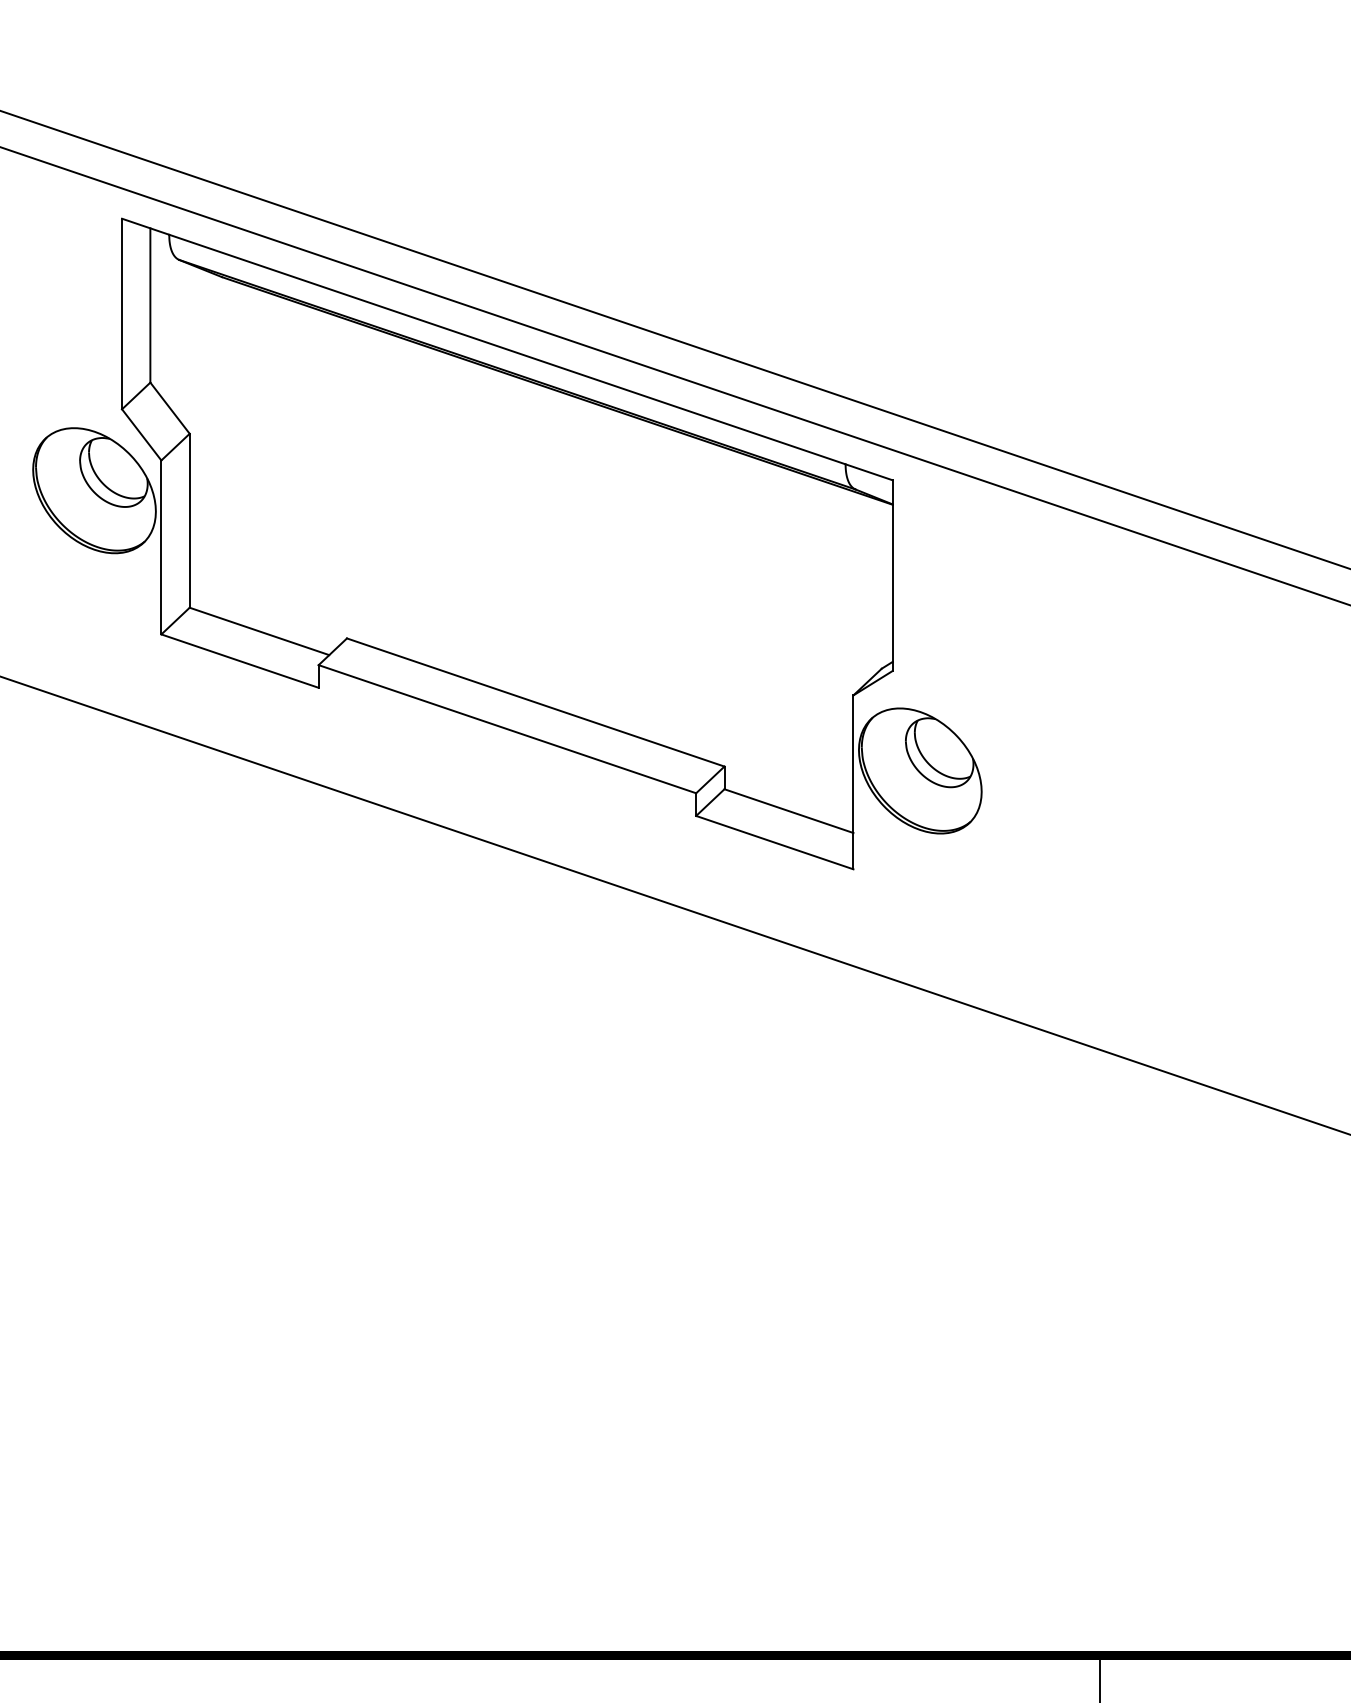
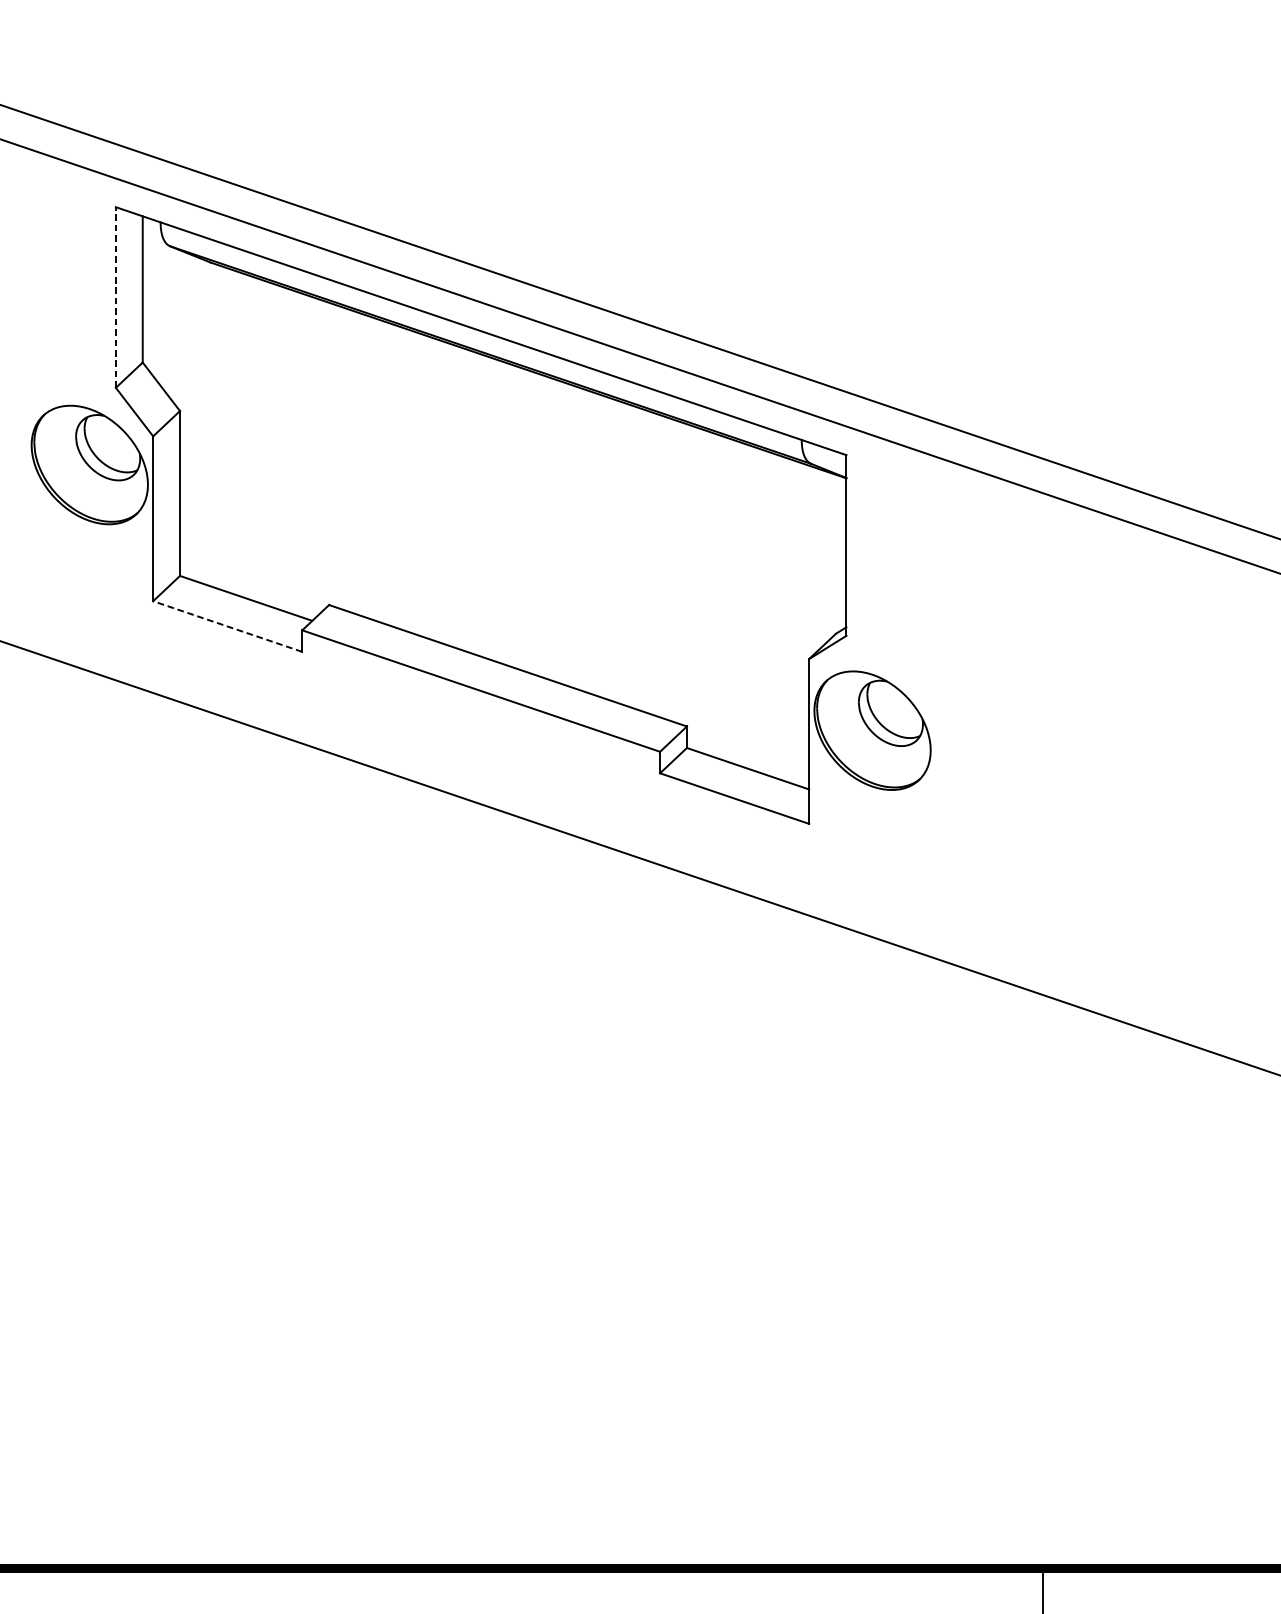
line: (122, 313) -> (116, 297), solid -> dashed
line: (239, 660) -> (227, 625), solid -> dashed

